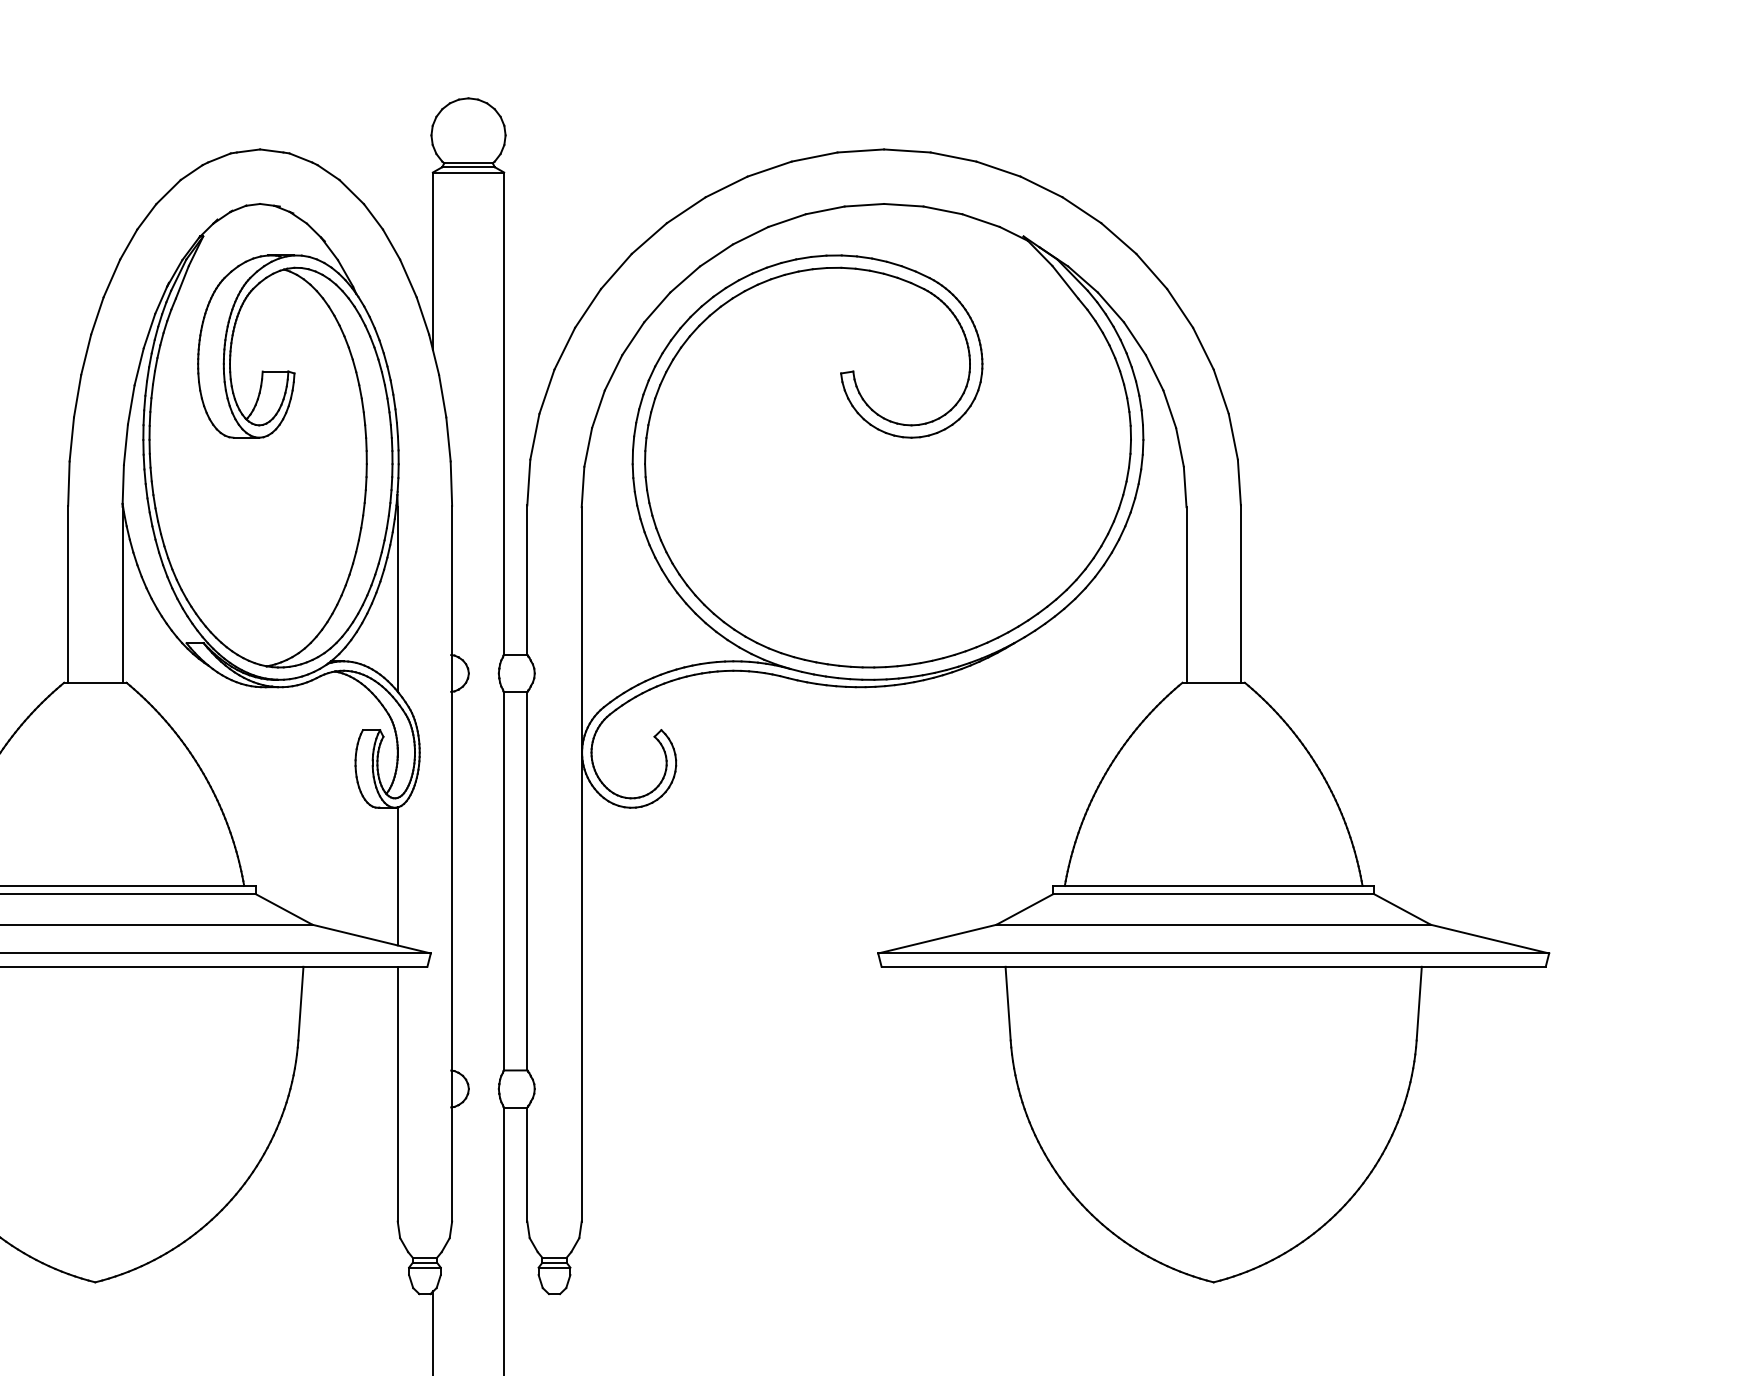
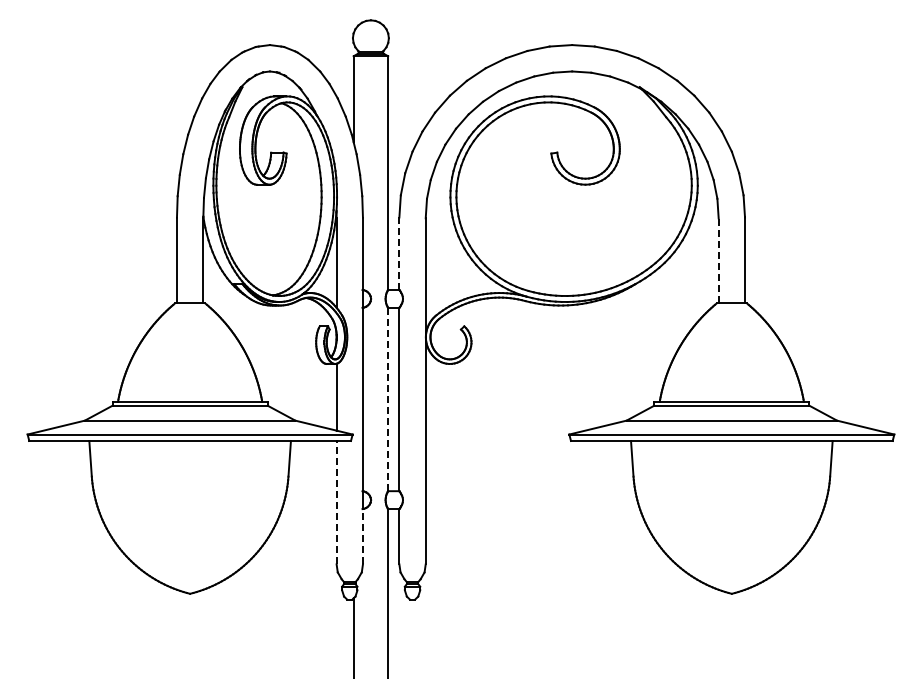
line: (527, 579) -> (399, 253), solid -> dashed
line: (1186, 594) -> (718, 260), solid -> dashed
line: (504, 881) -> (388, 399), solid -> dashed
line: (397, 1093) -> (336, 502), solid -> dashed
line: (451, 1163) -> (362, 536), solid -> dashed

